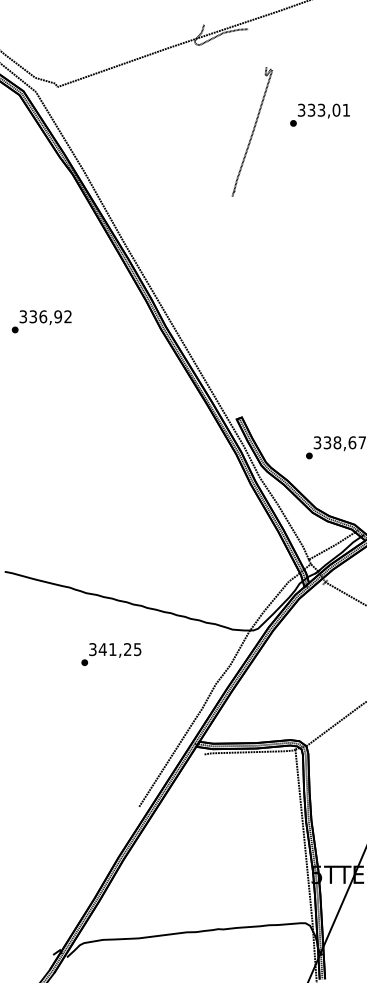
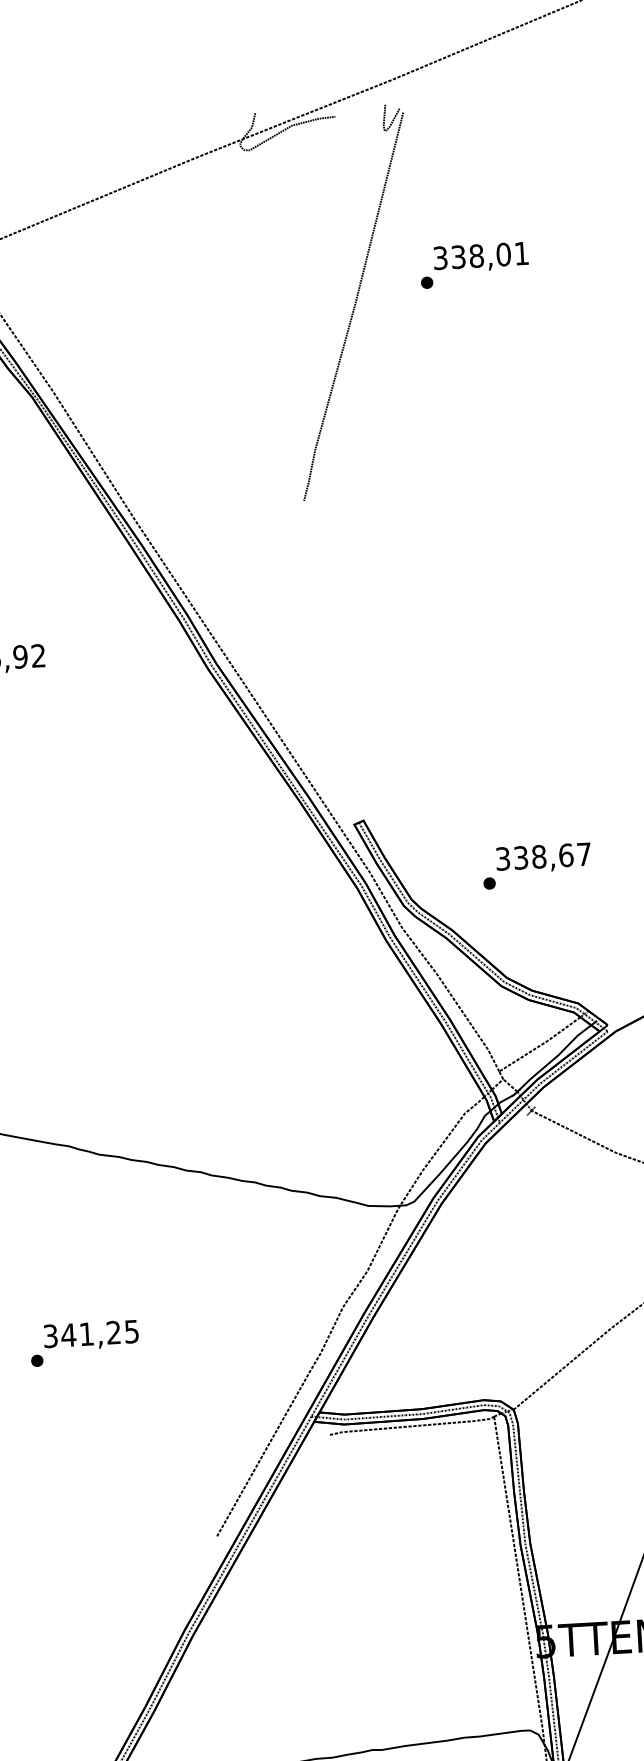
text: (321, 109) -> (476, 254), 333,01 -> 338,01
part: (252, 131) -> (353, 301), size x1.67
text: (111, 654) -> (84, 1343), moved

